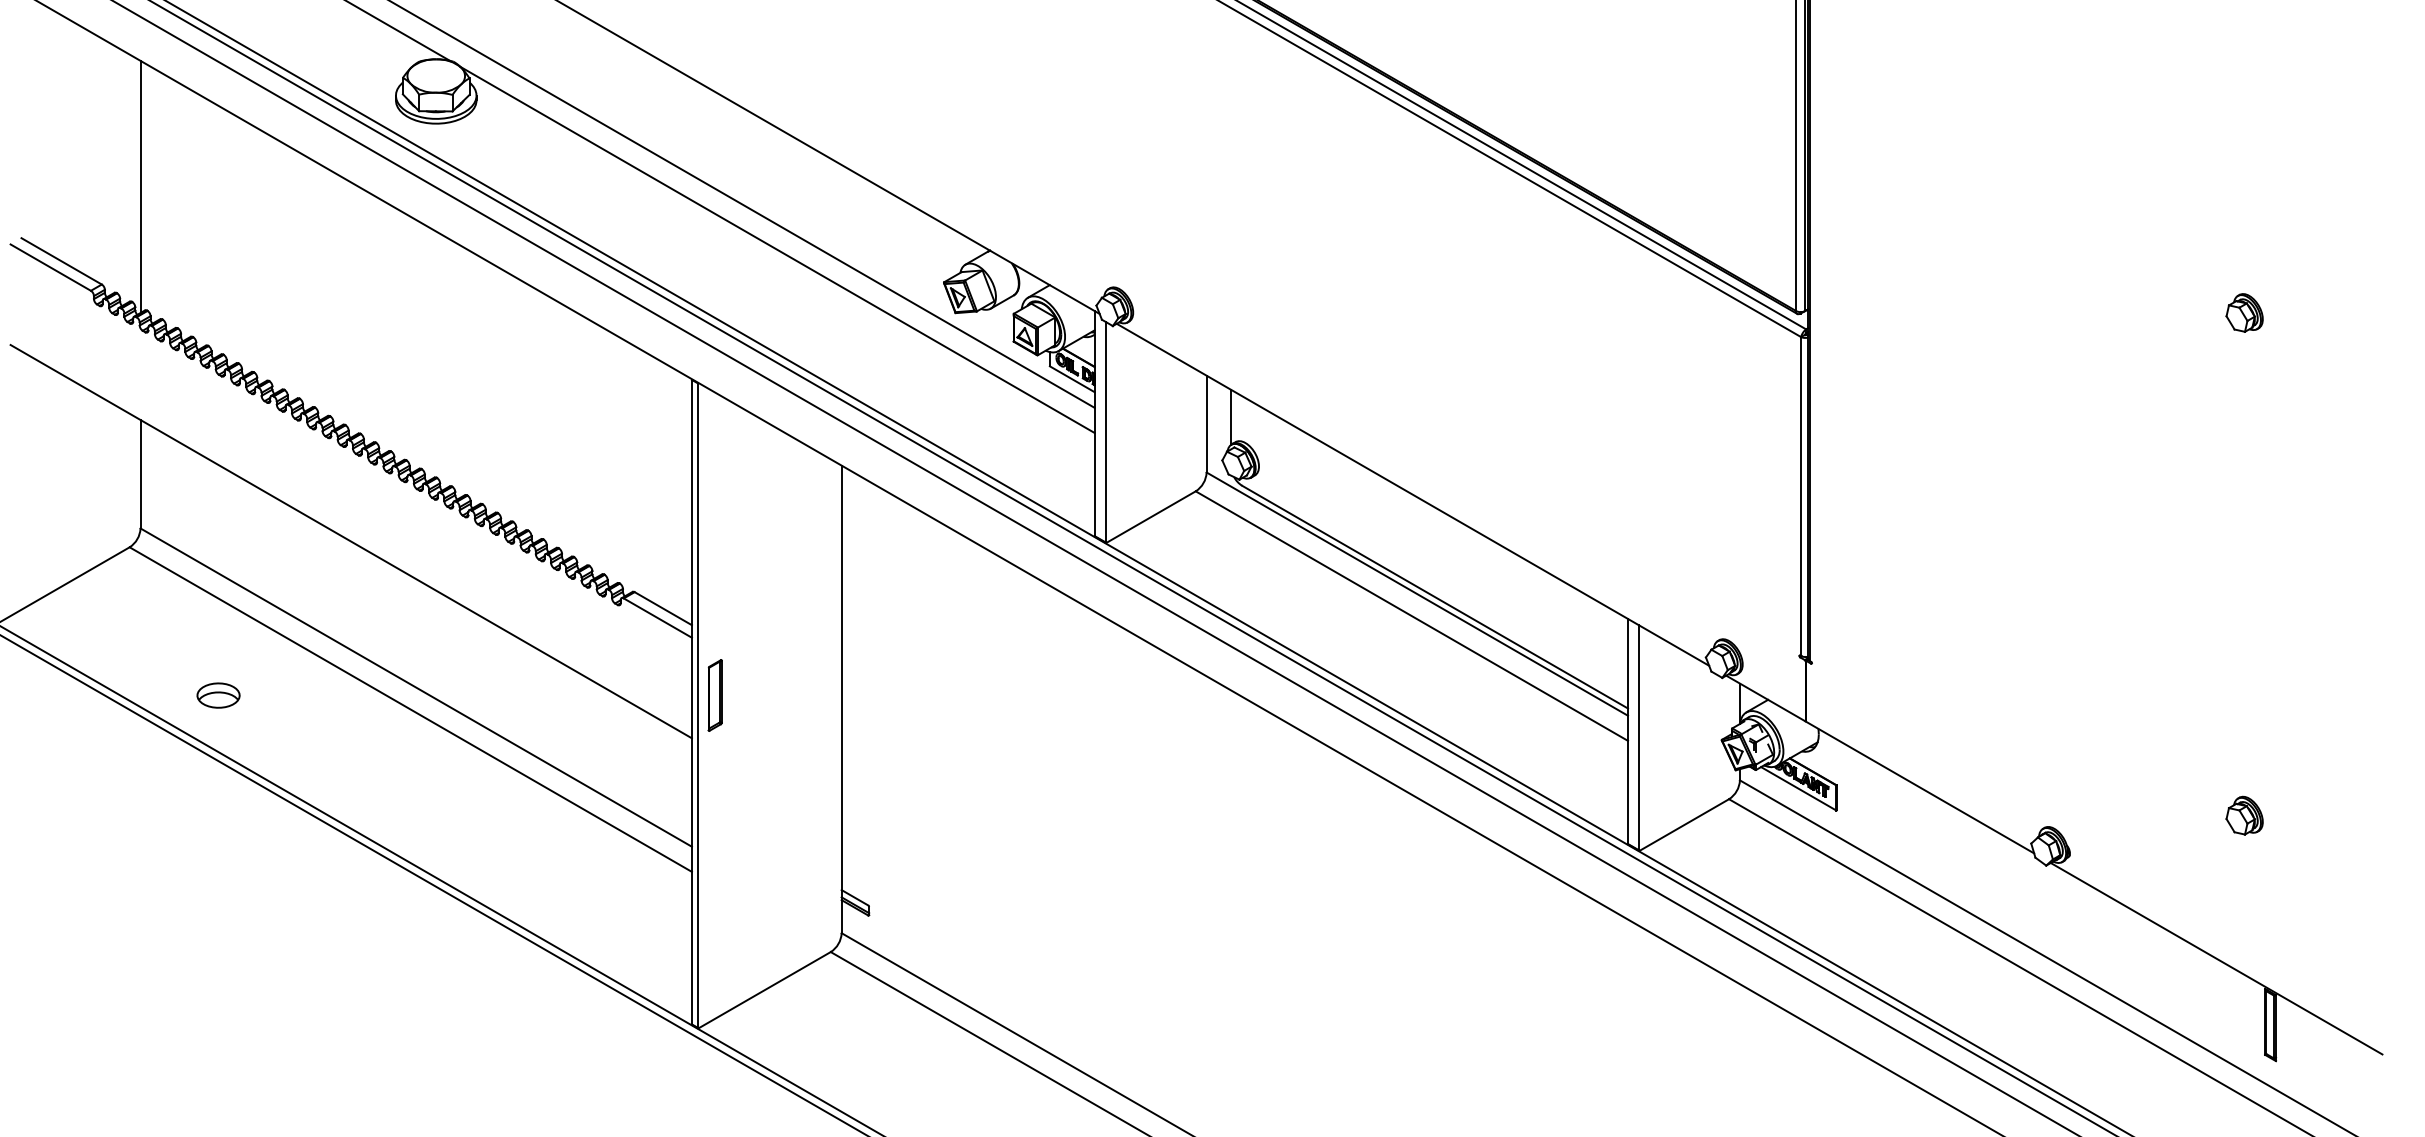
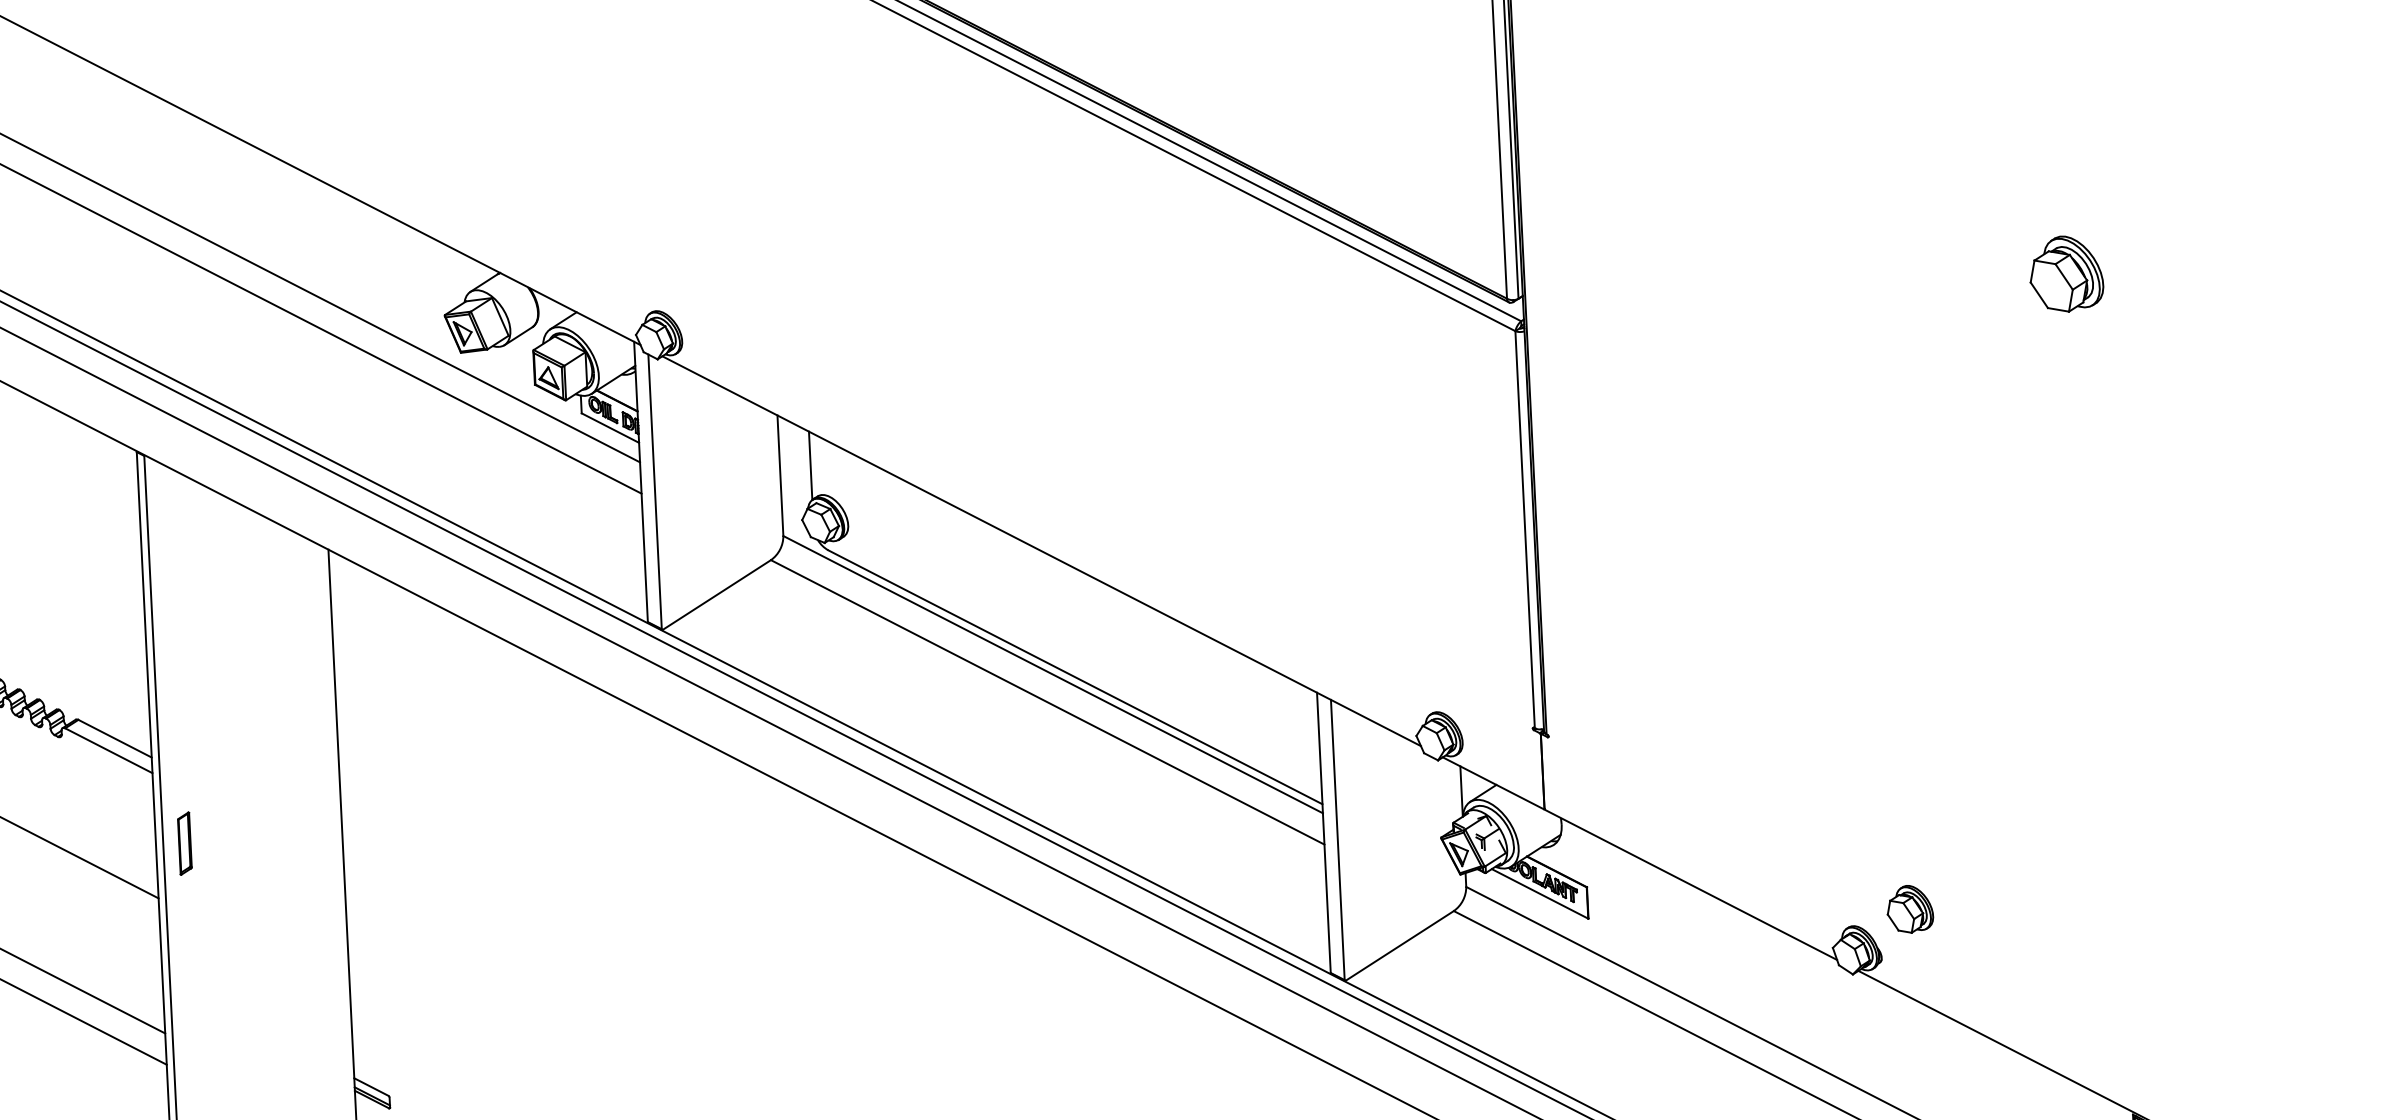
part: (2244, 312) -> (2066, 273), size x1.6
part: (714, 695) -> (184, 843), size x0.7
part: (2244, 815) -> (1909, 909), moved

